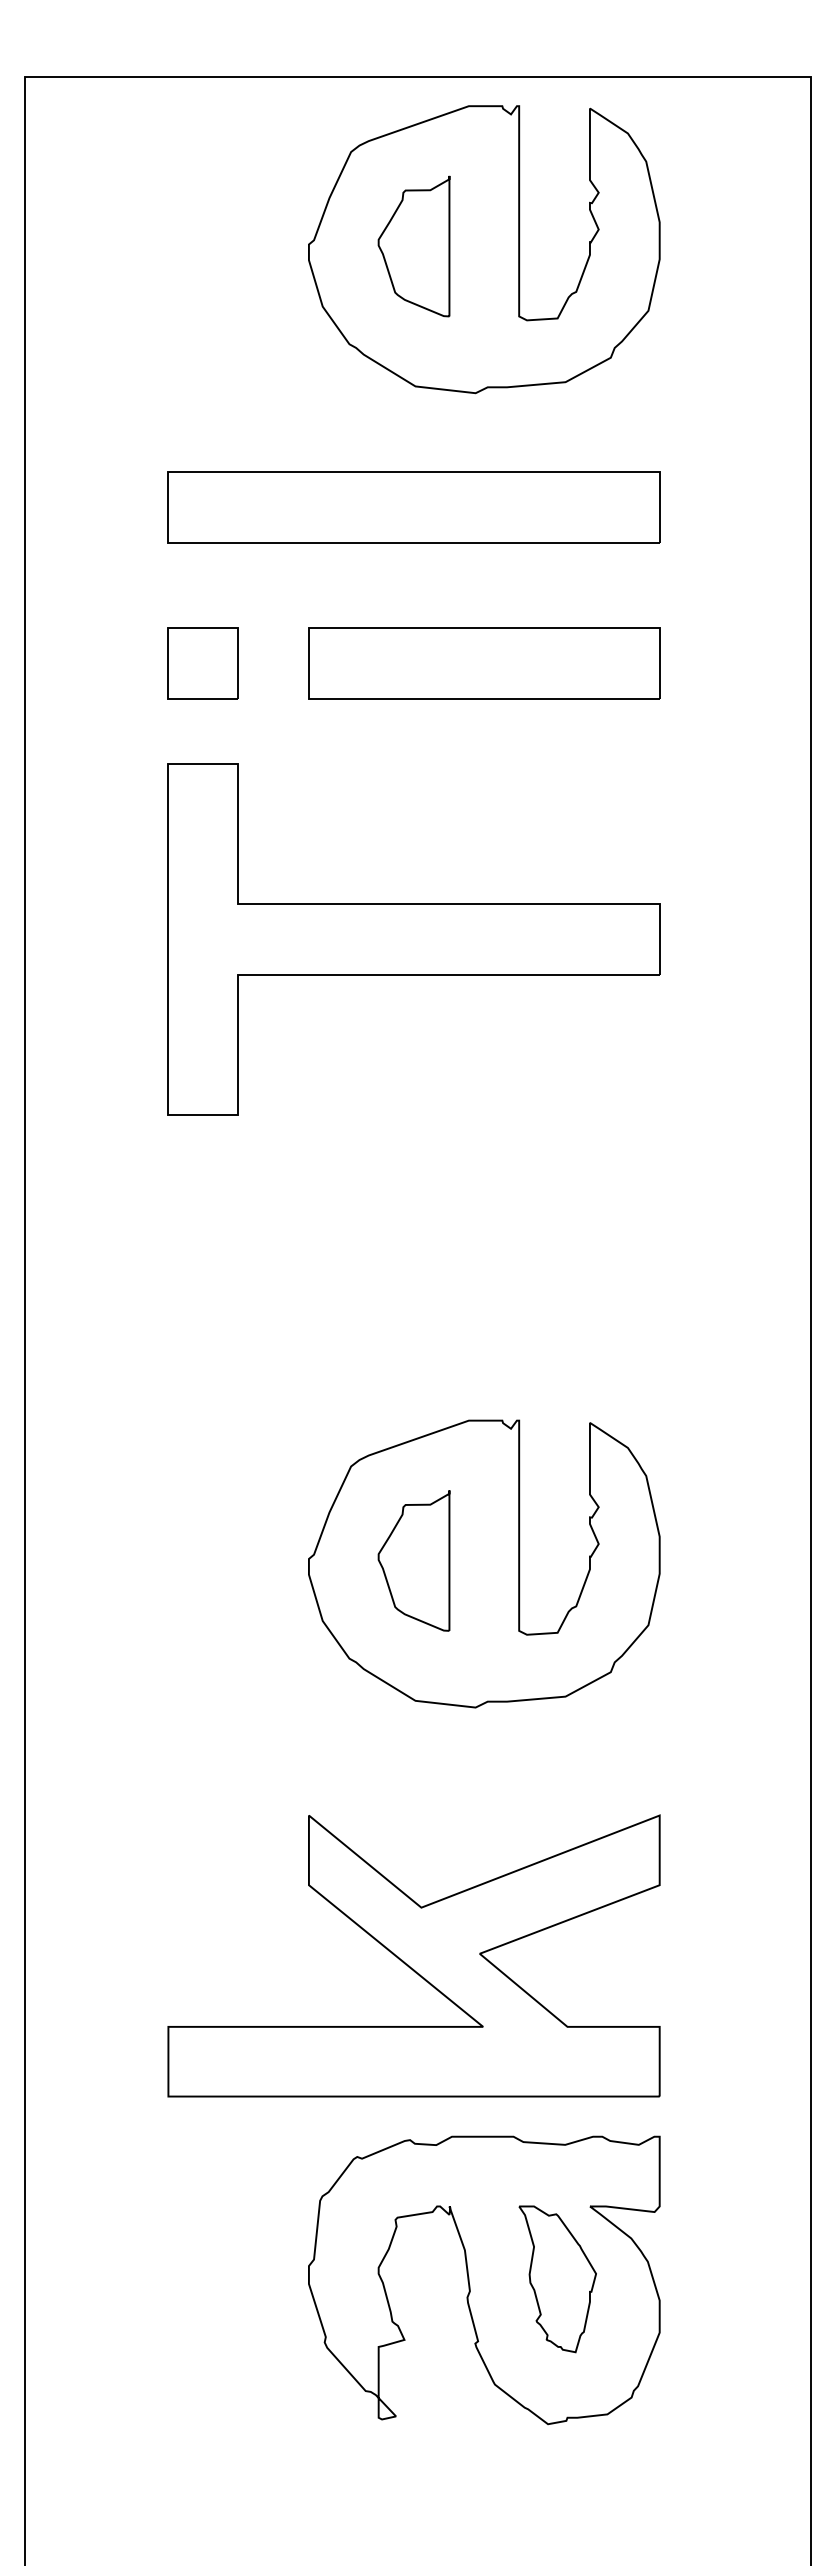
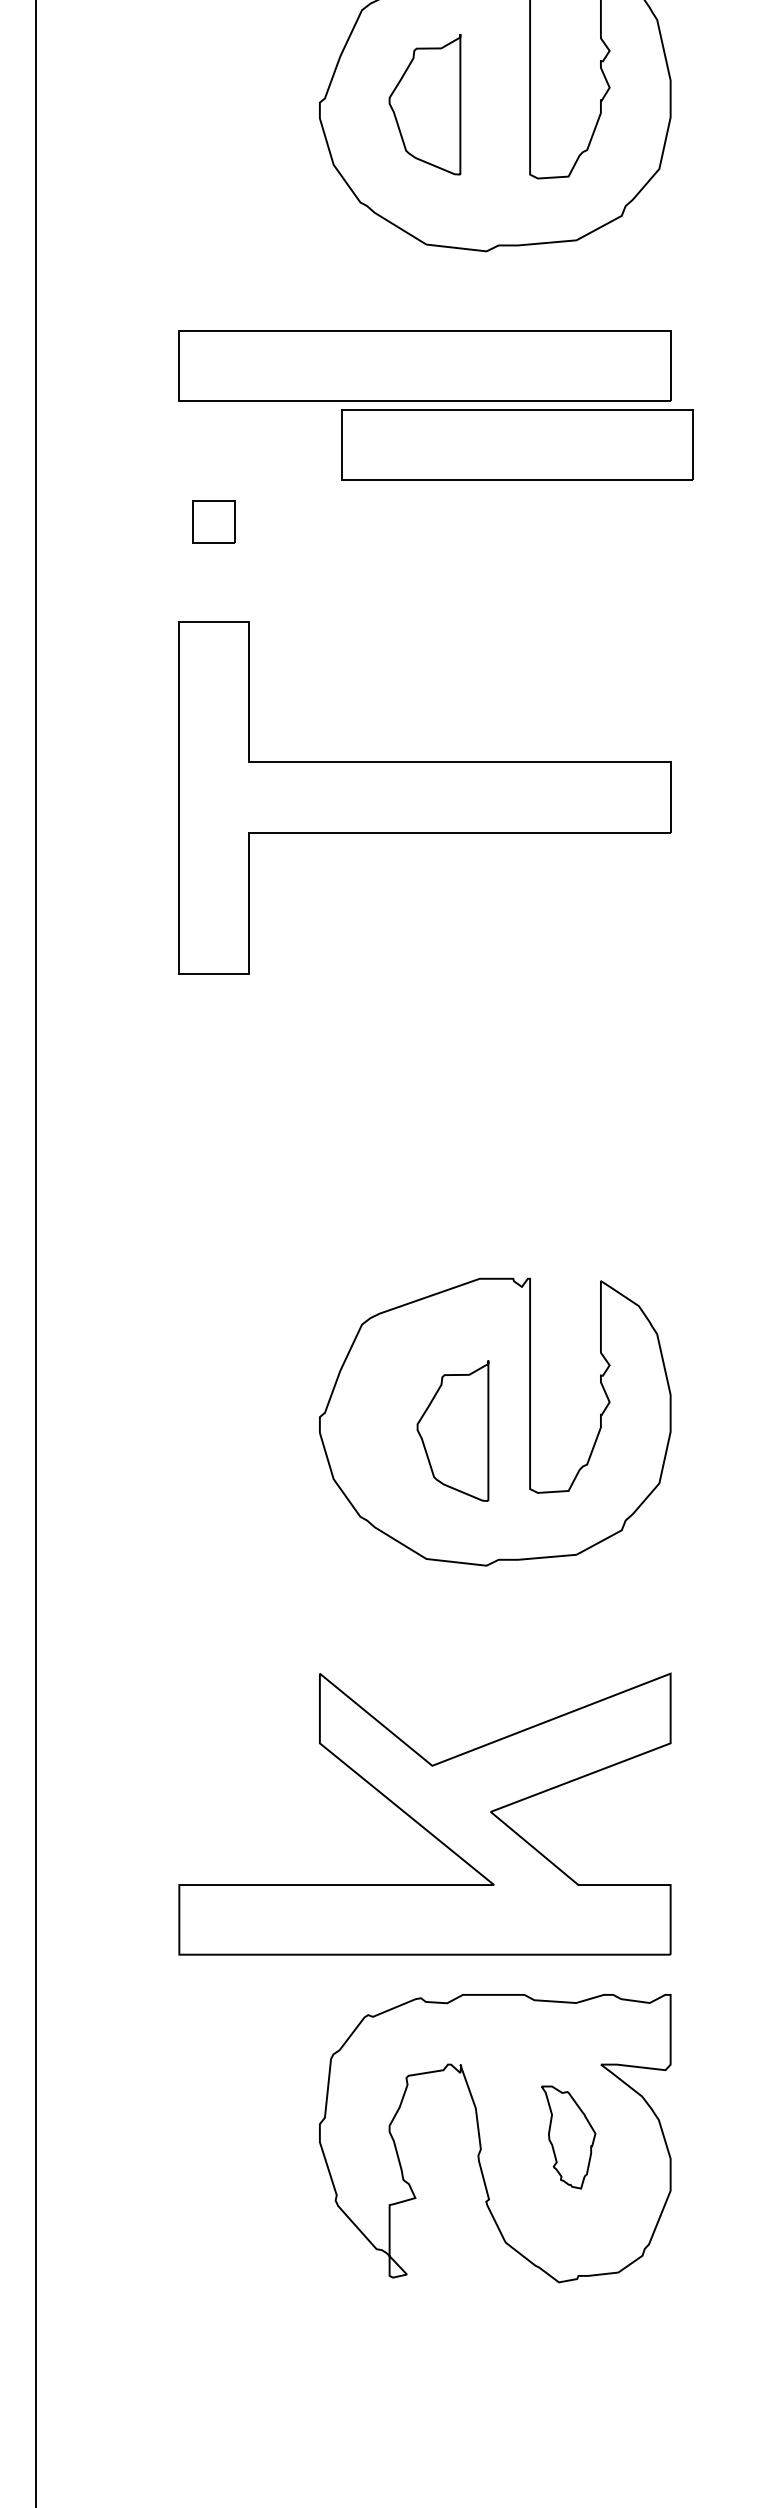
part: (202, 663) -> (213, 521), size x0.6
part: (484, 663) -> (517, 444), moved
part: (413, 1560) -> (452, 1430), moved
part: (557, 2279) -> (568, 2137), size x0.7

